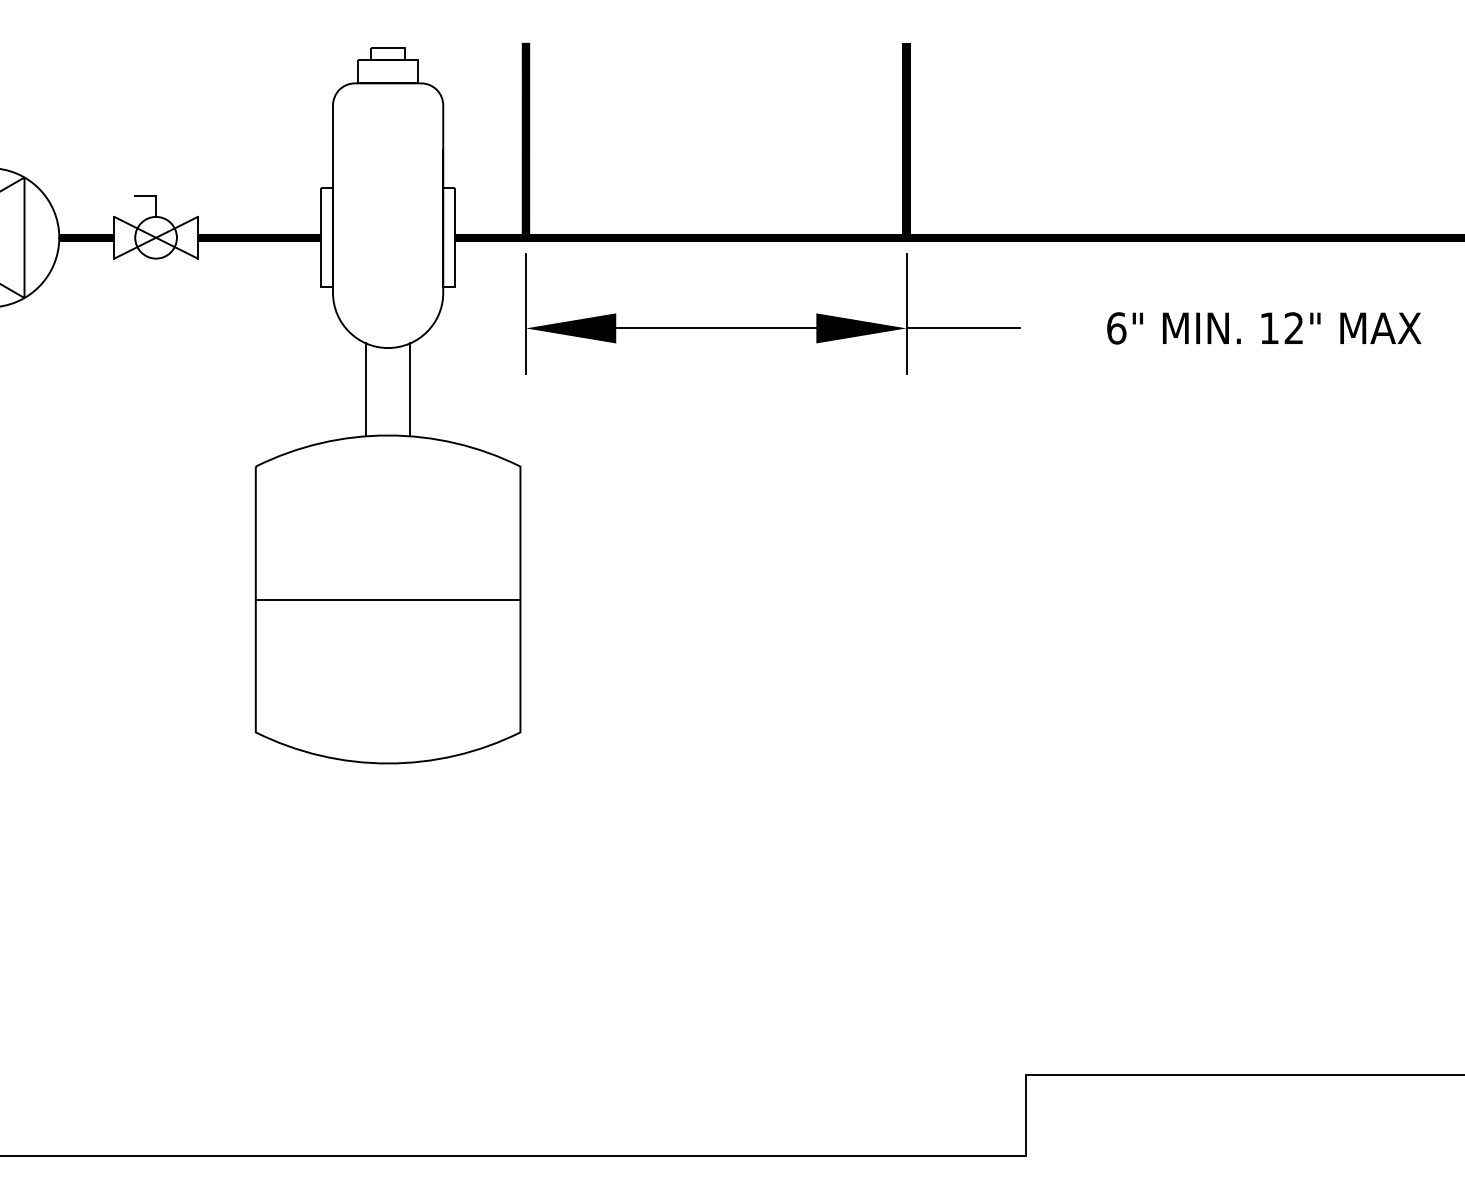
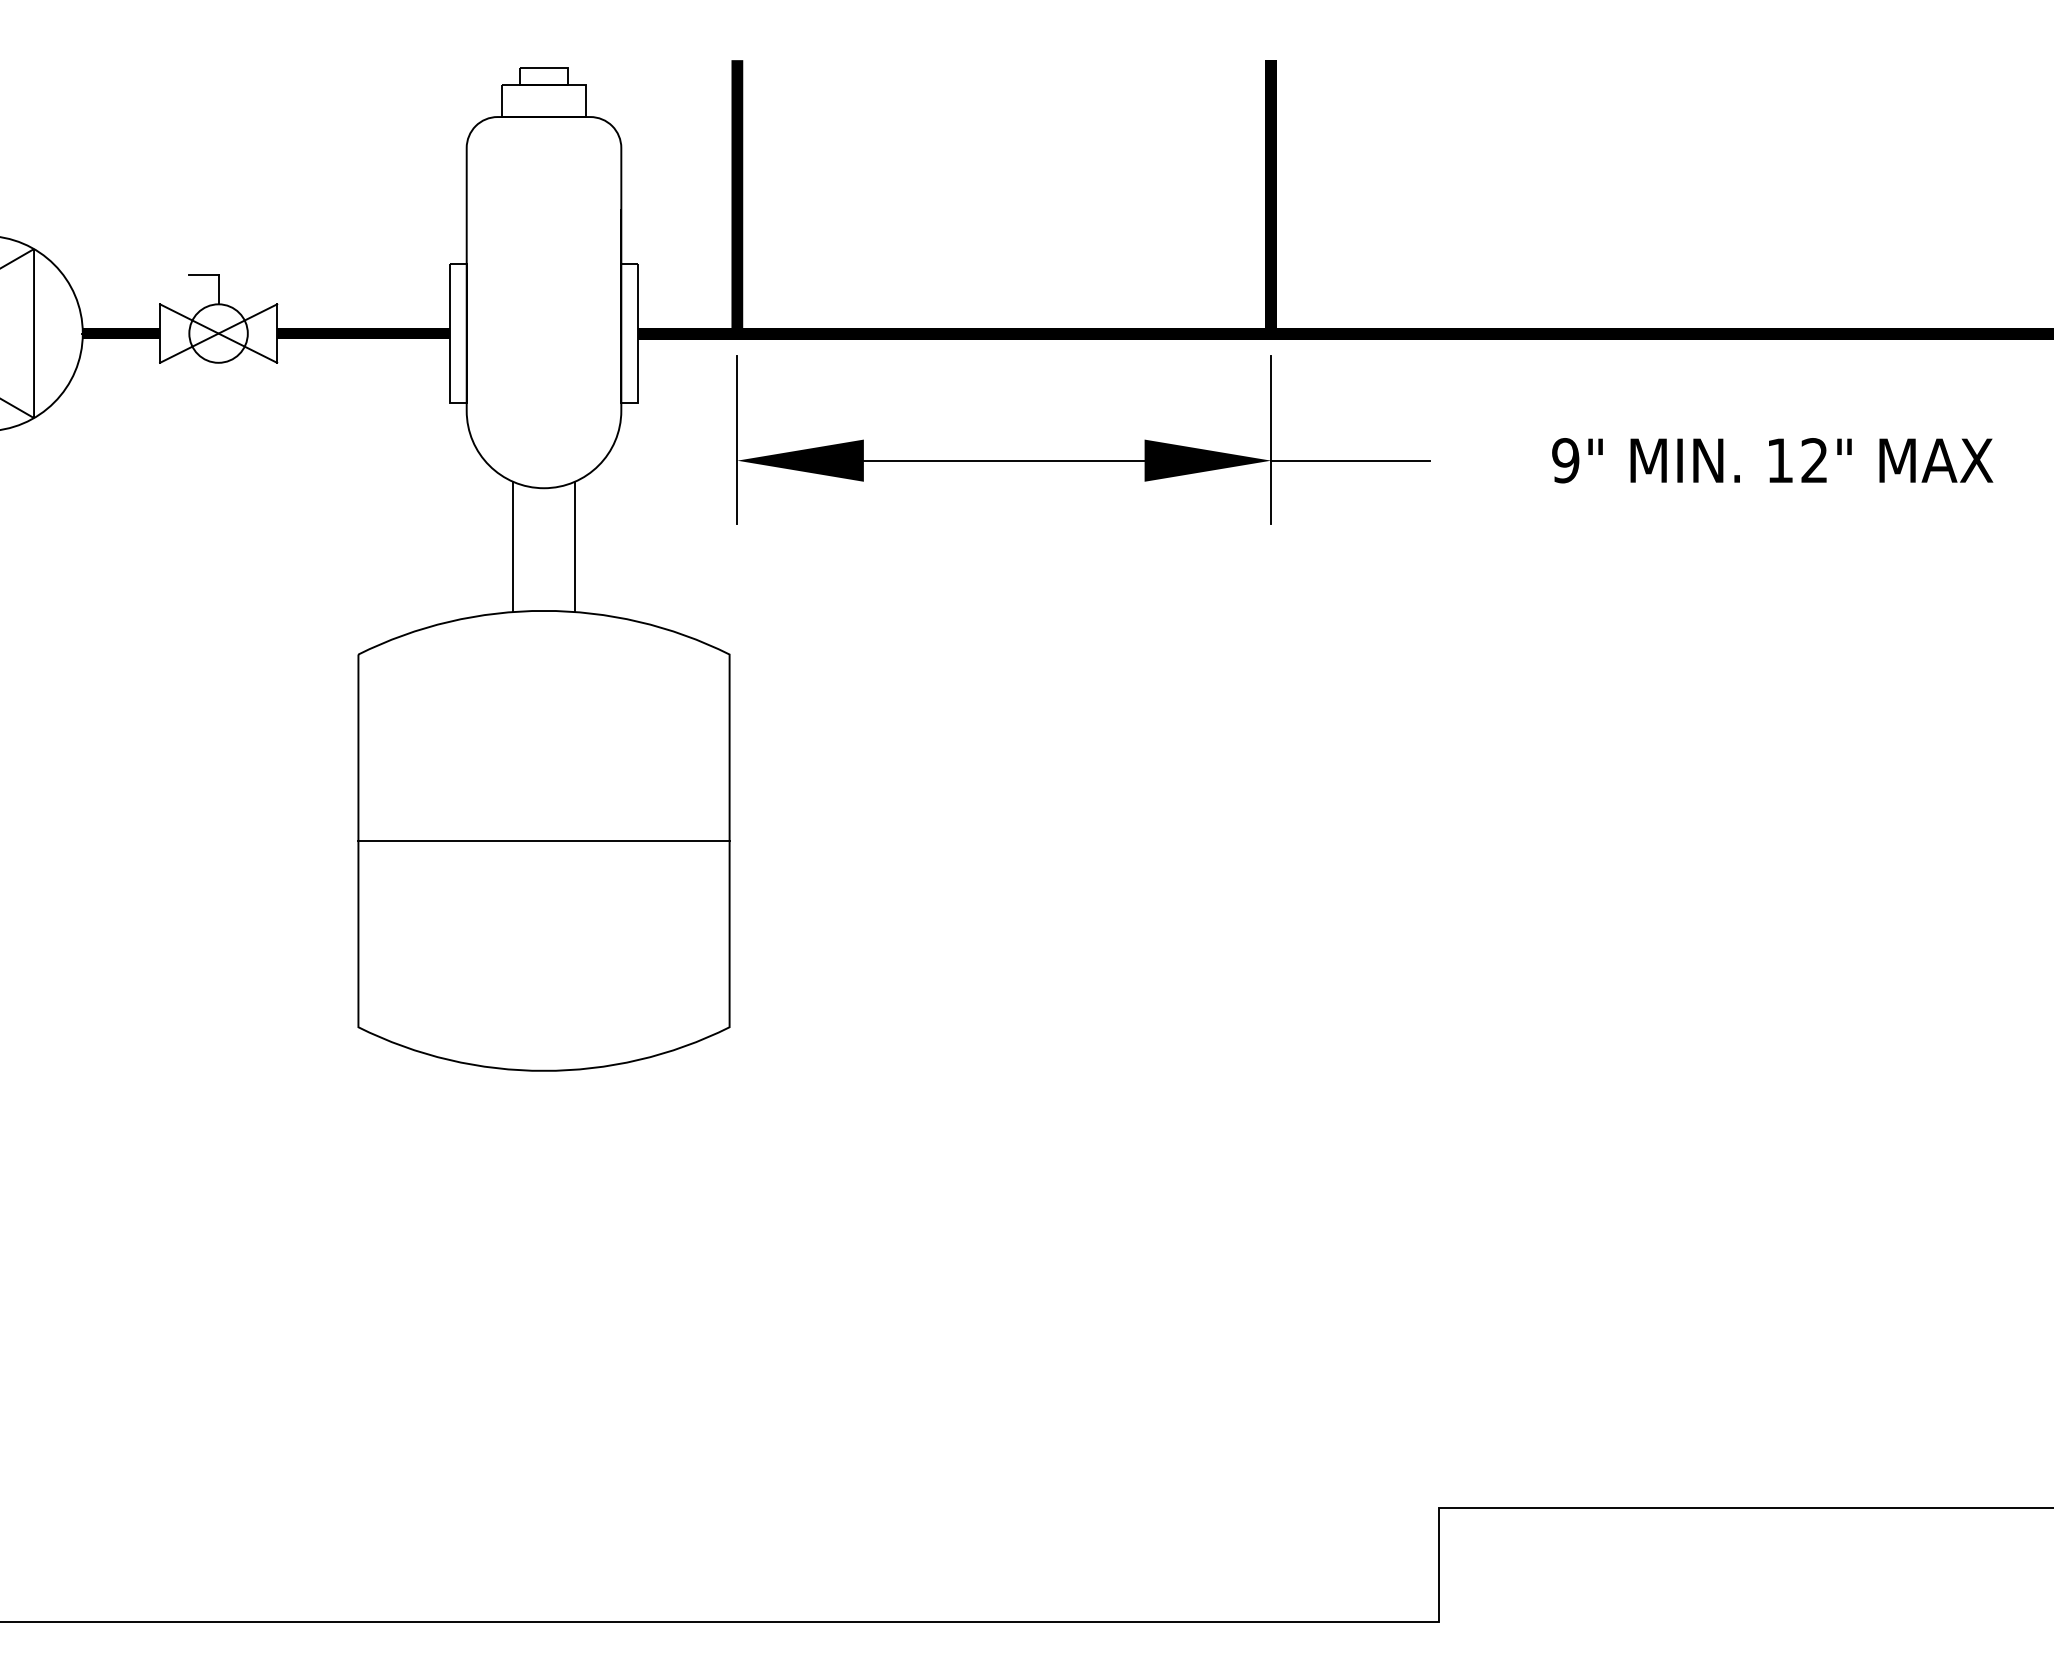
text: (1116, 328) -> (1565, 460), 6" -> 9"

